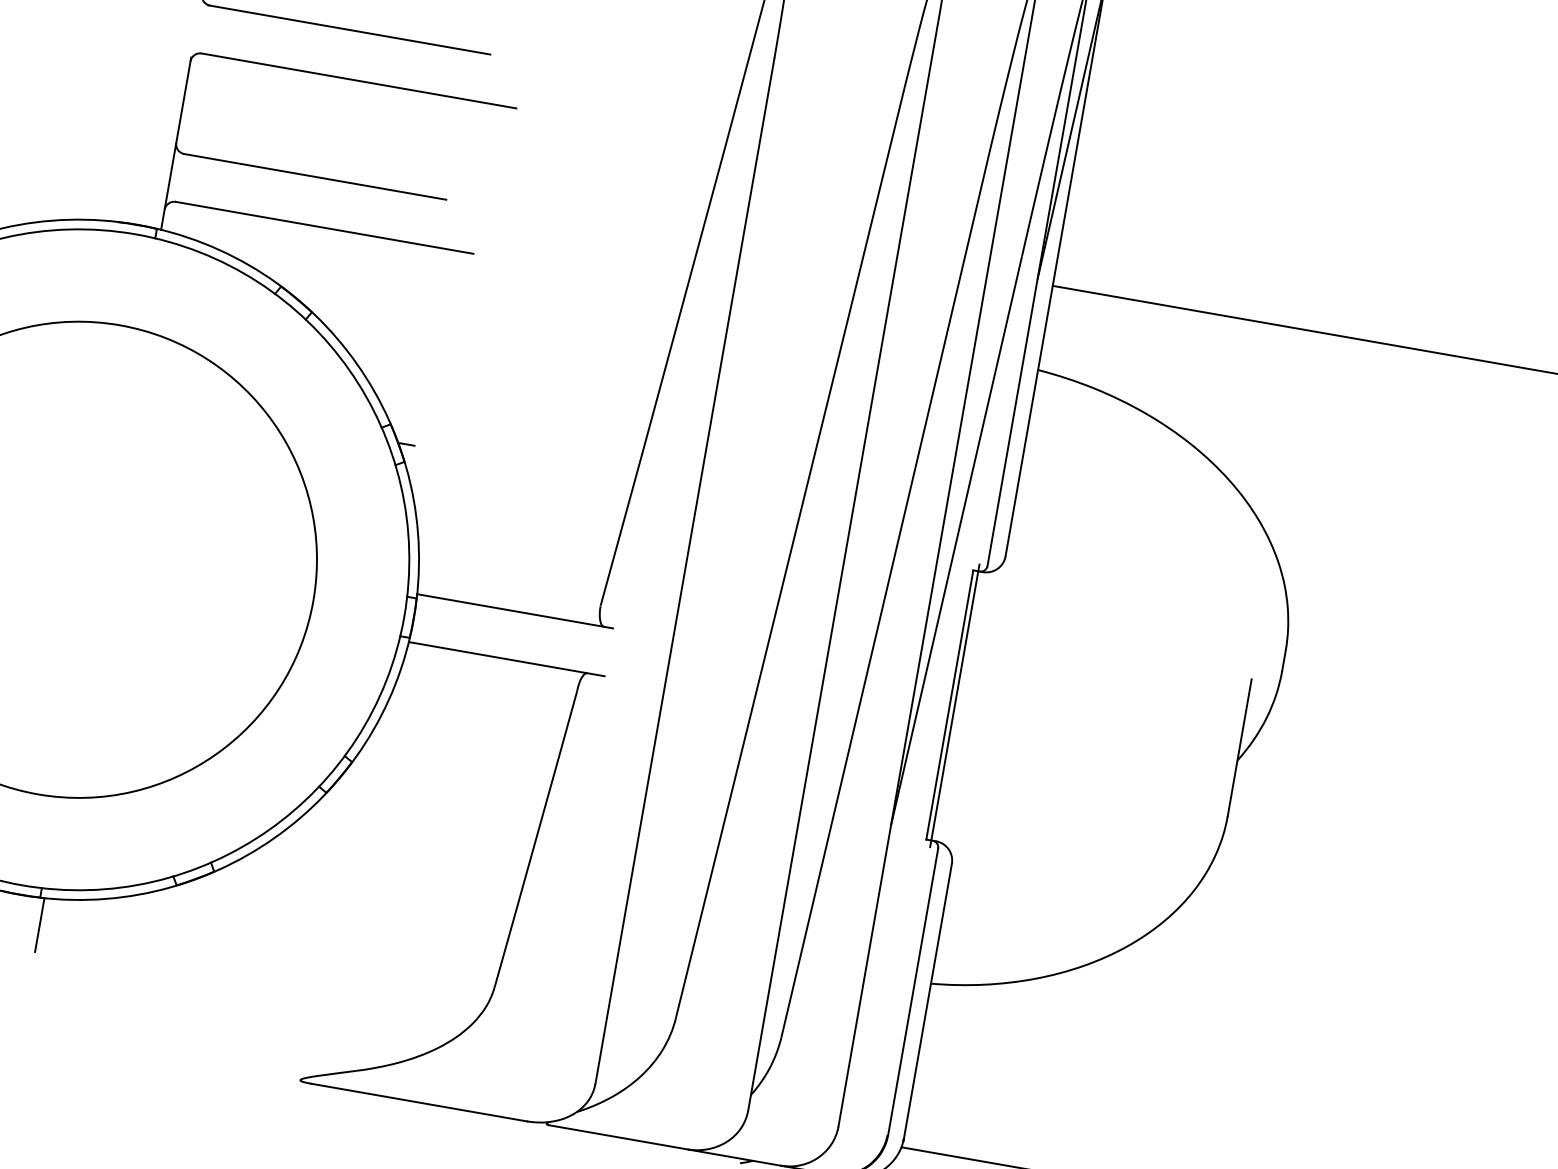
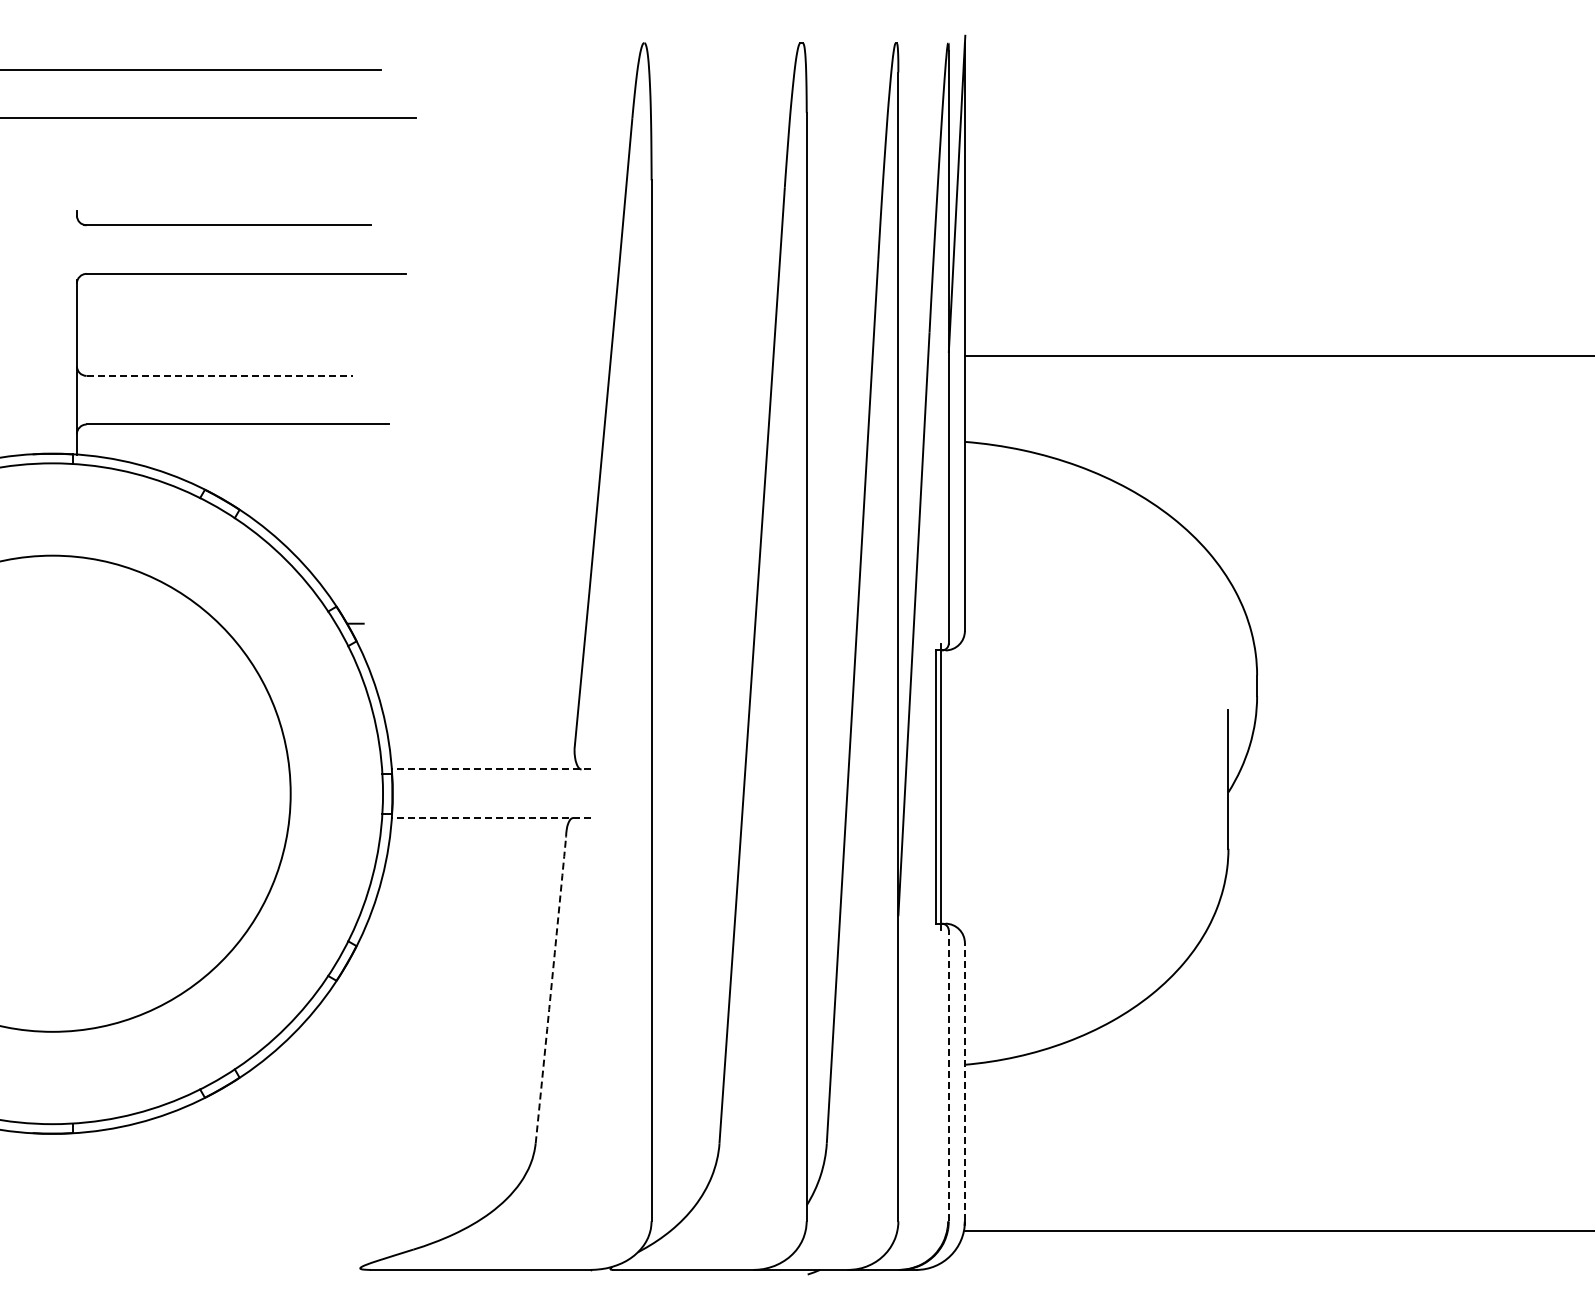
line: (315, 176) -> (219, 375), solid -> dashed
line: (514, 611) -> (490, 769), solid -> dashed
line: (505, 659) -> (490, 818), solid -> dashed
arc: (536, 839) -> (551, 990), solid -> dashed
line: (39, 924) -> (76, 1159), removed
line: (912, 991) -> (948, 1075), solid -> dashed
line: (927, 1000) -> (964, 1081), solid -> dashed

